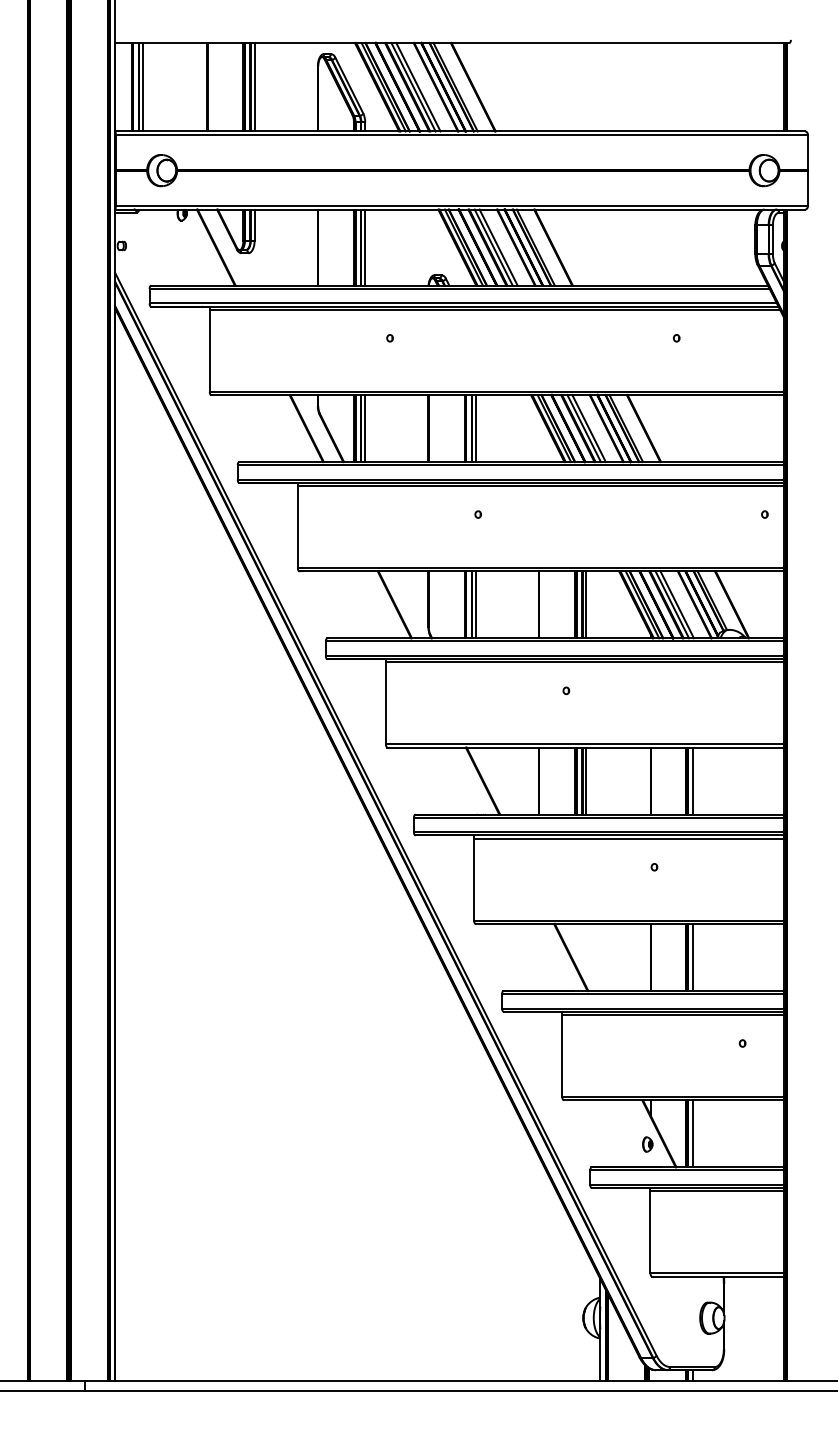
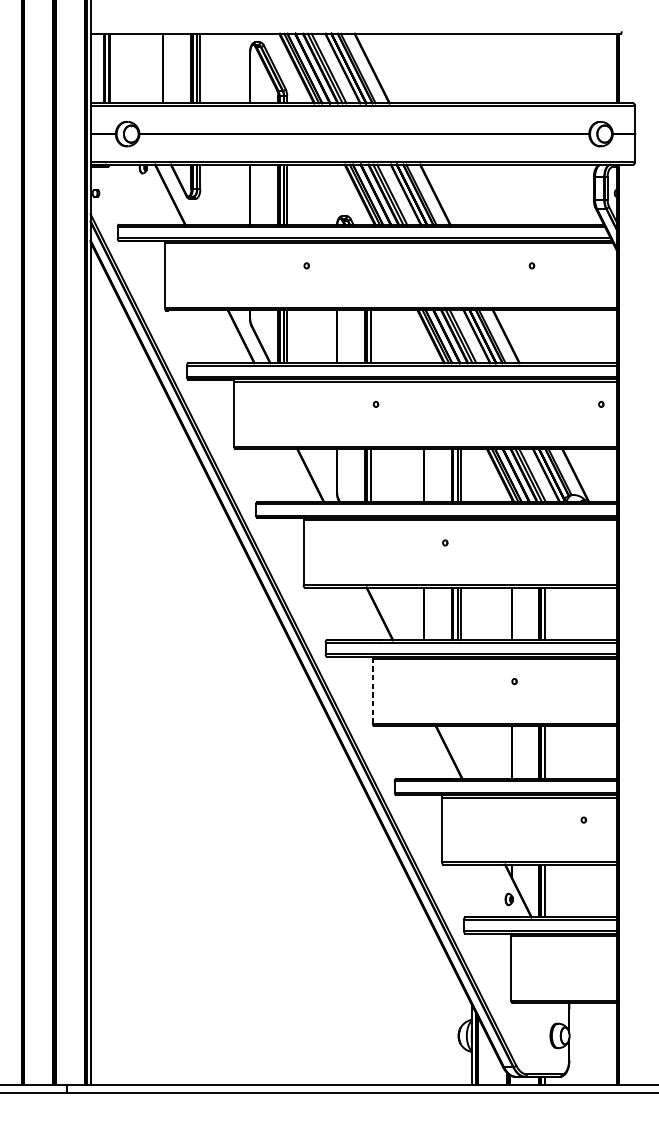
line: (142, 87) -> (112, 68), removed
line: (475, 428) -> (373, 336), removed
line: (475, 604) -> (373, 475), removed
line: (474, 877) -> (373, 689), solid -> dashed

